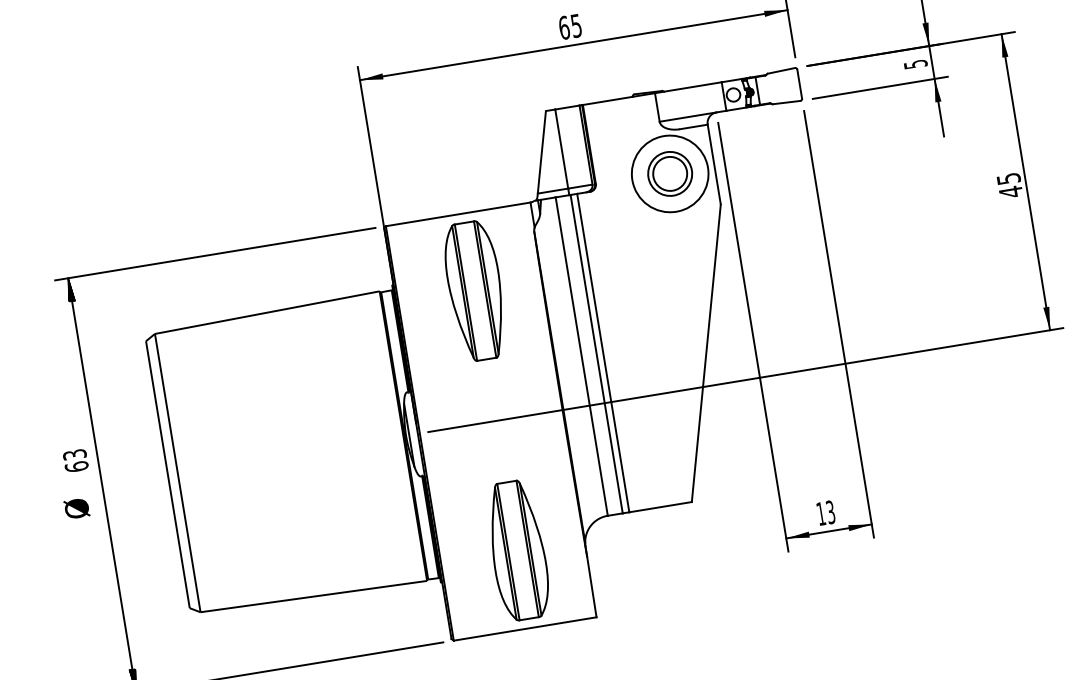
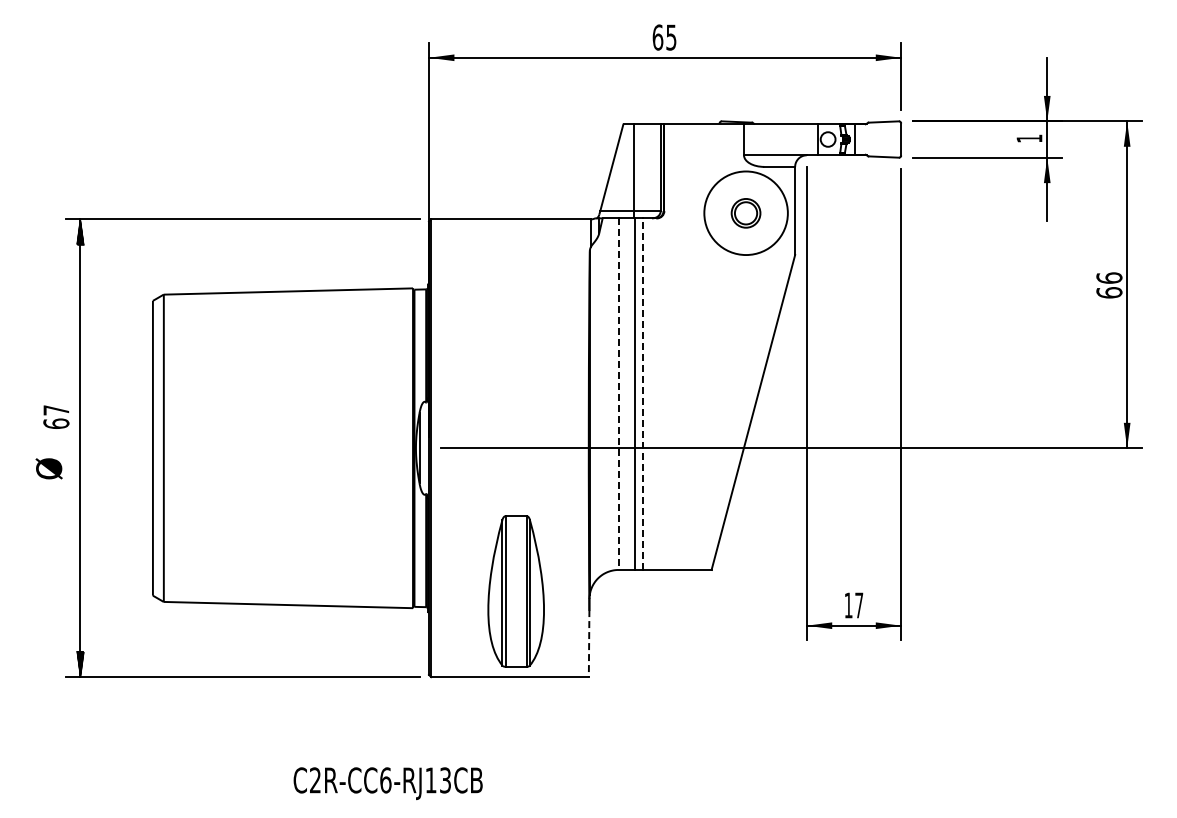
text: (915, 64) -> (1029, 138), 5 -> 1
part: (669, 174) -> (745, 213), size x0.6
text: (1009, 185) -> (1109, 285), 45 -> 66
part: (474, 290) -> (515, 304), removed
line: (603, 353) -> (642, 394), solid -> dashed
line: (581, 356) -> (618, 394), solid -> dashed
text: (74, 454) -> (56, 410), 63 -> 67
text: (831, 512) -> (859, 605), 13 -> 17
line: (592, 586) -> (589, 643), solid -> dashed

